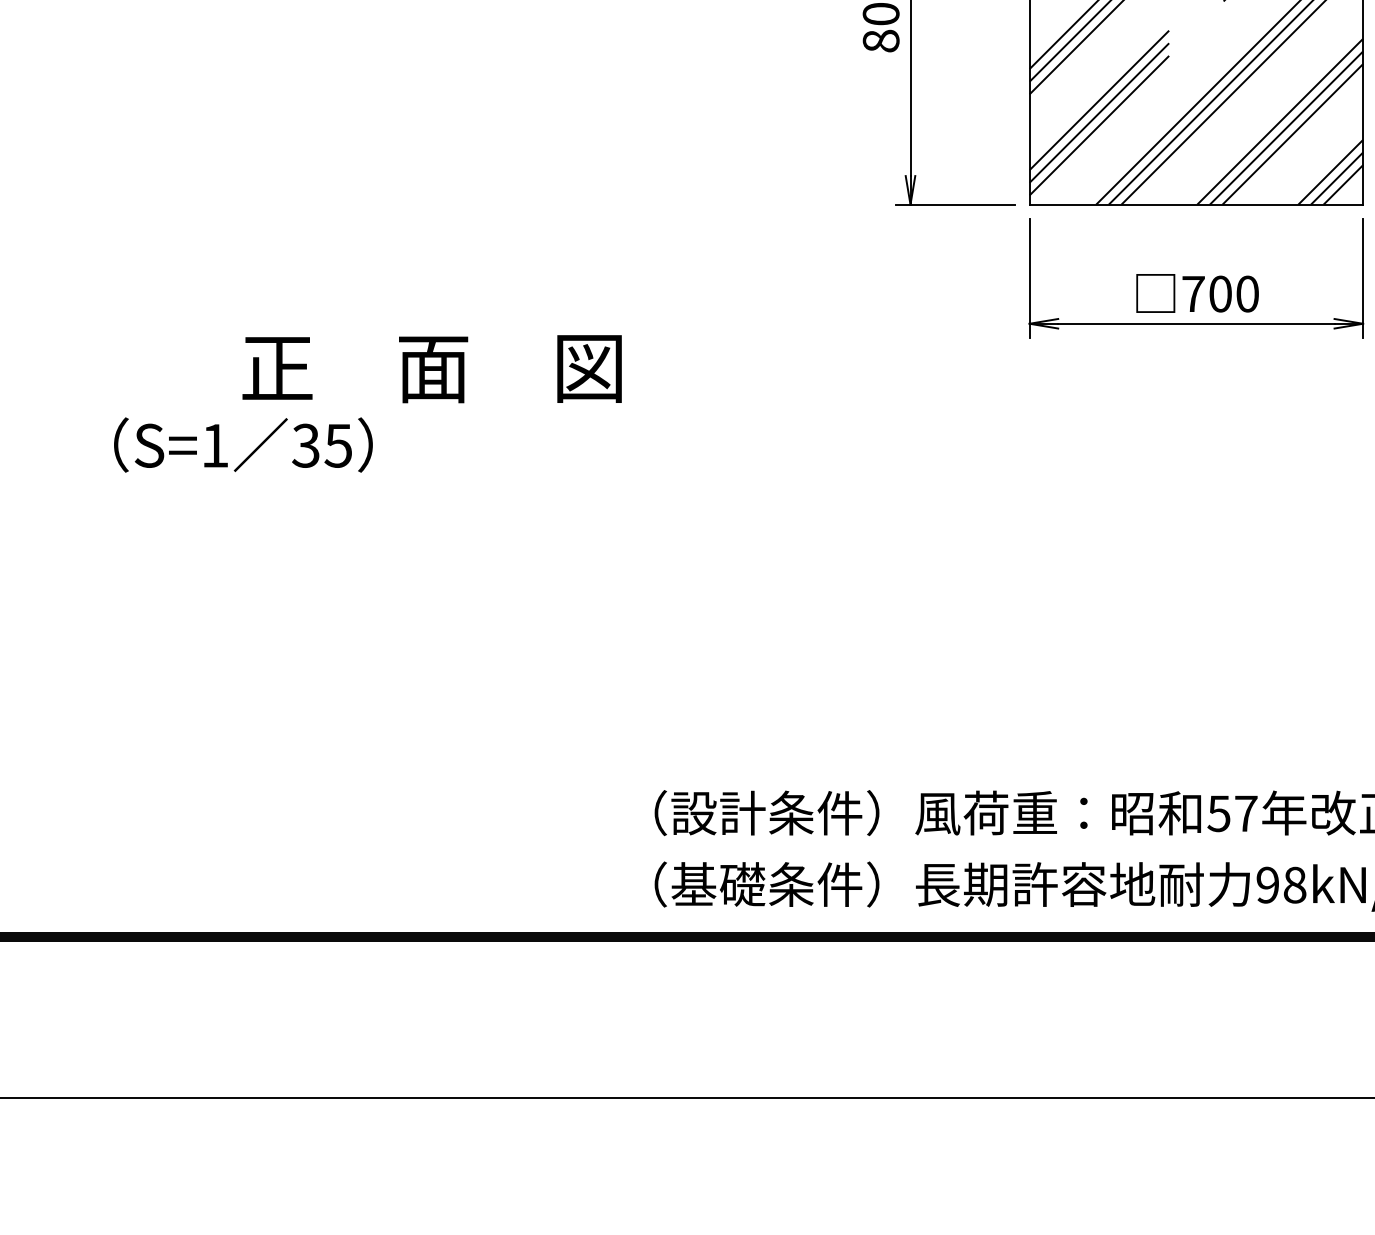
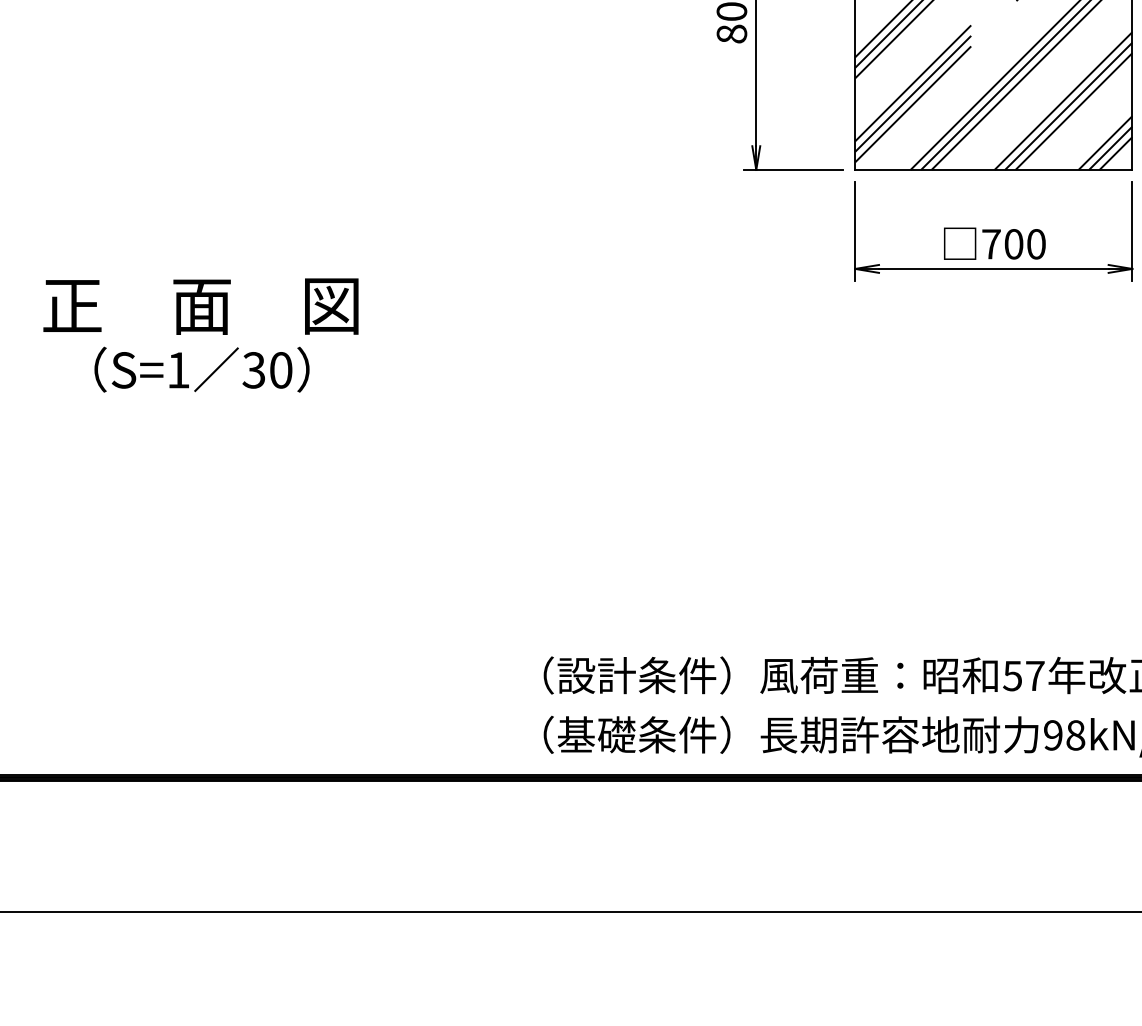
text: (431, 369) -> (200, 306), moved
text: (338, 445) -> (281, 370), 35 -> 30

